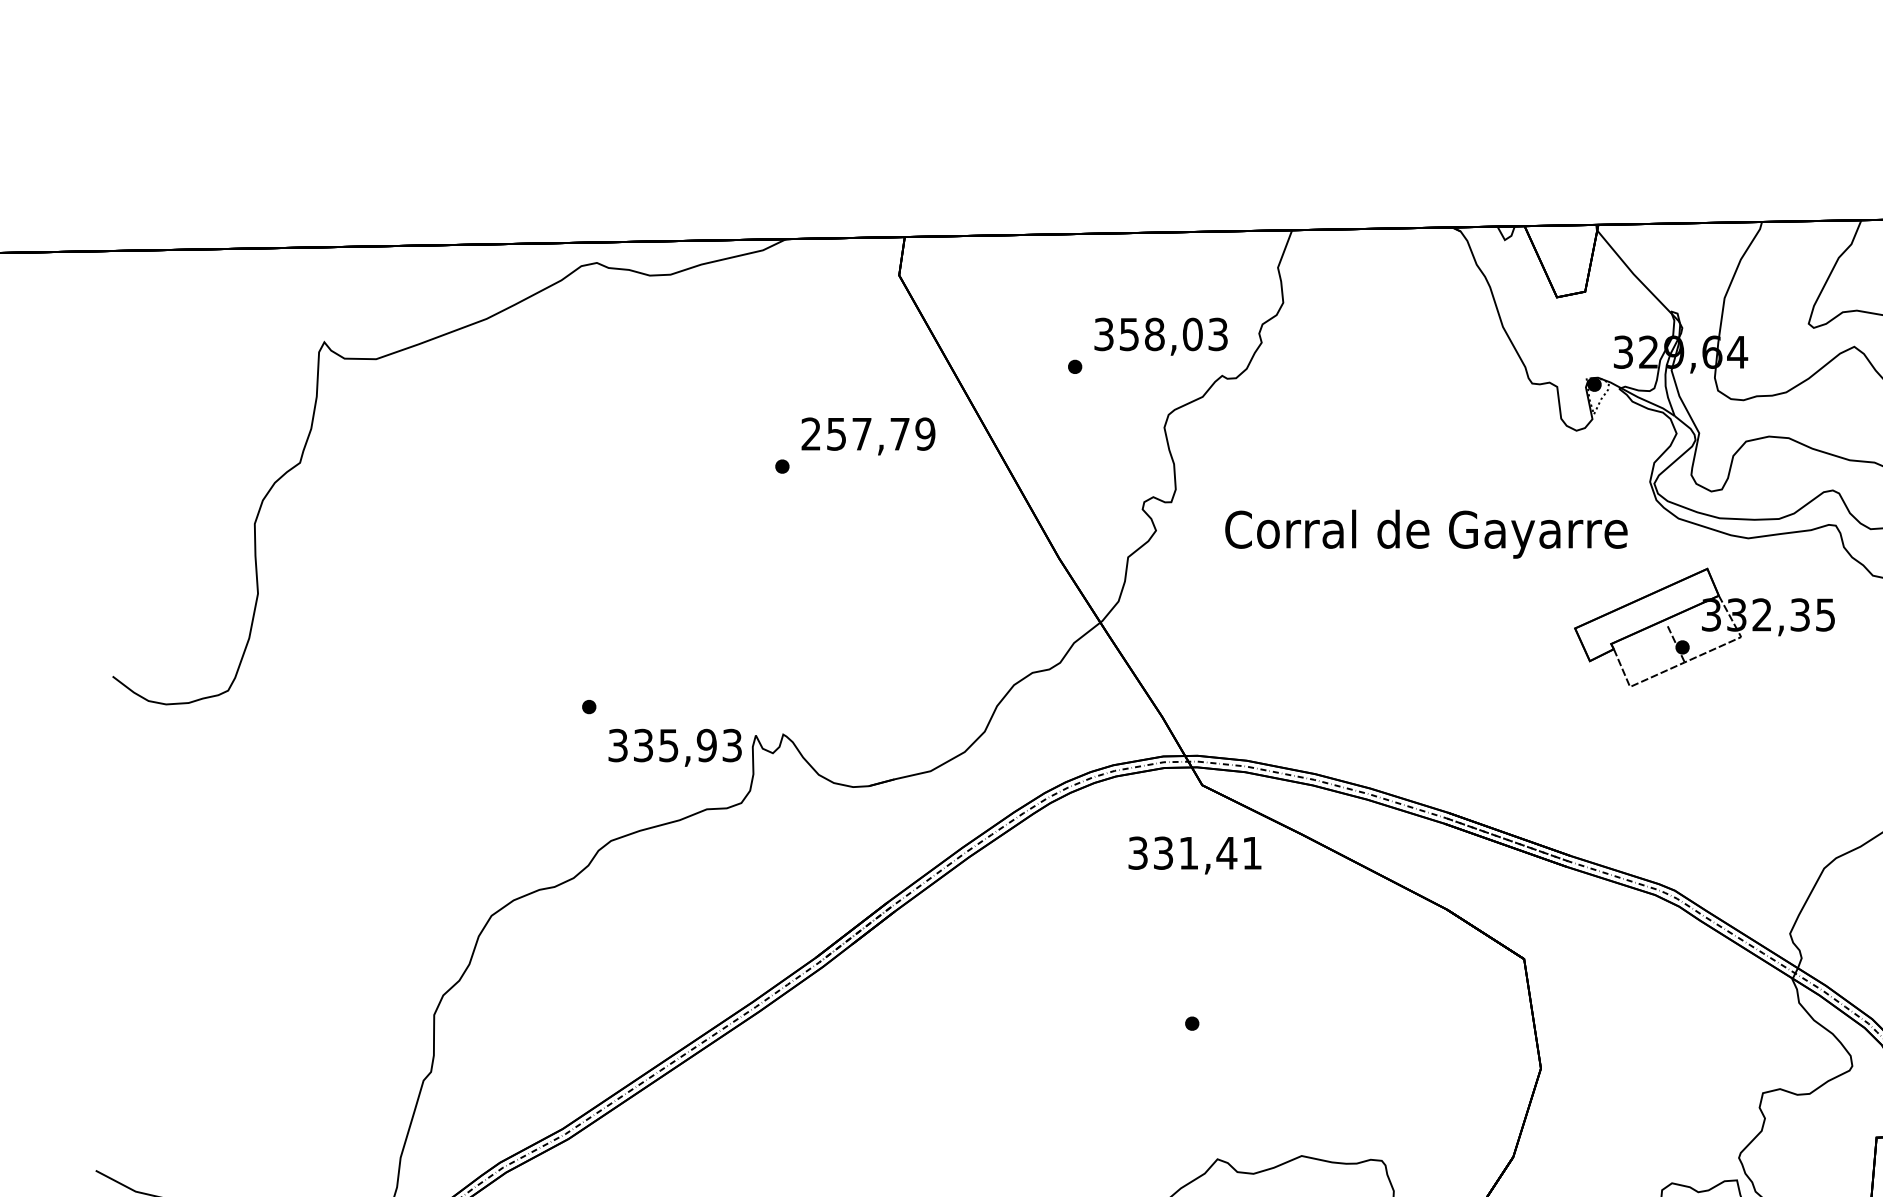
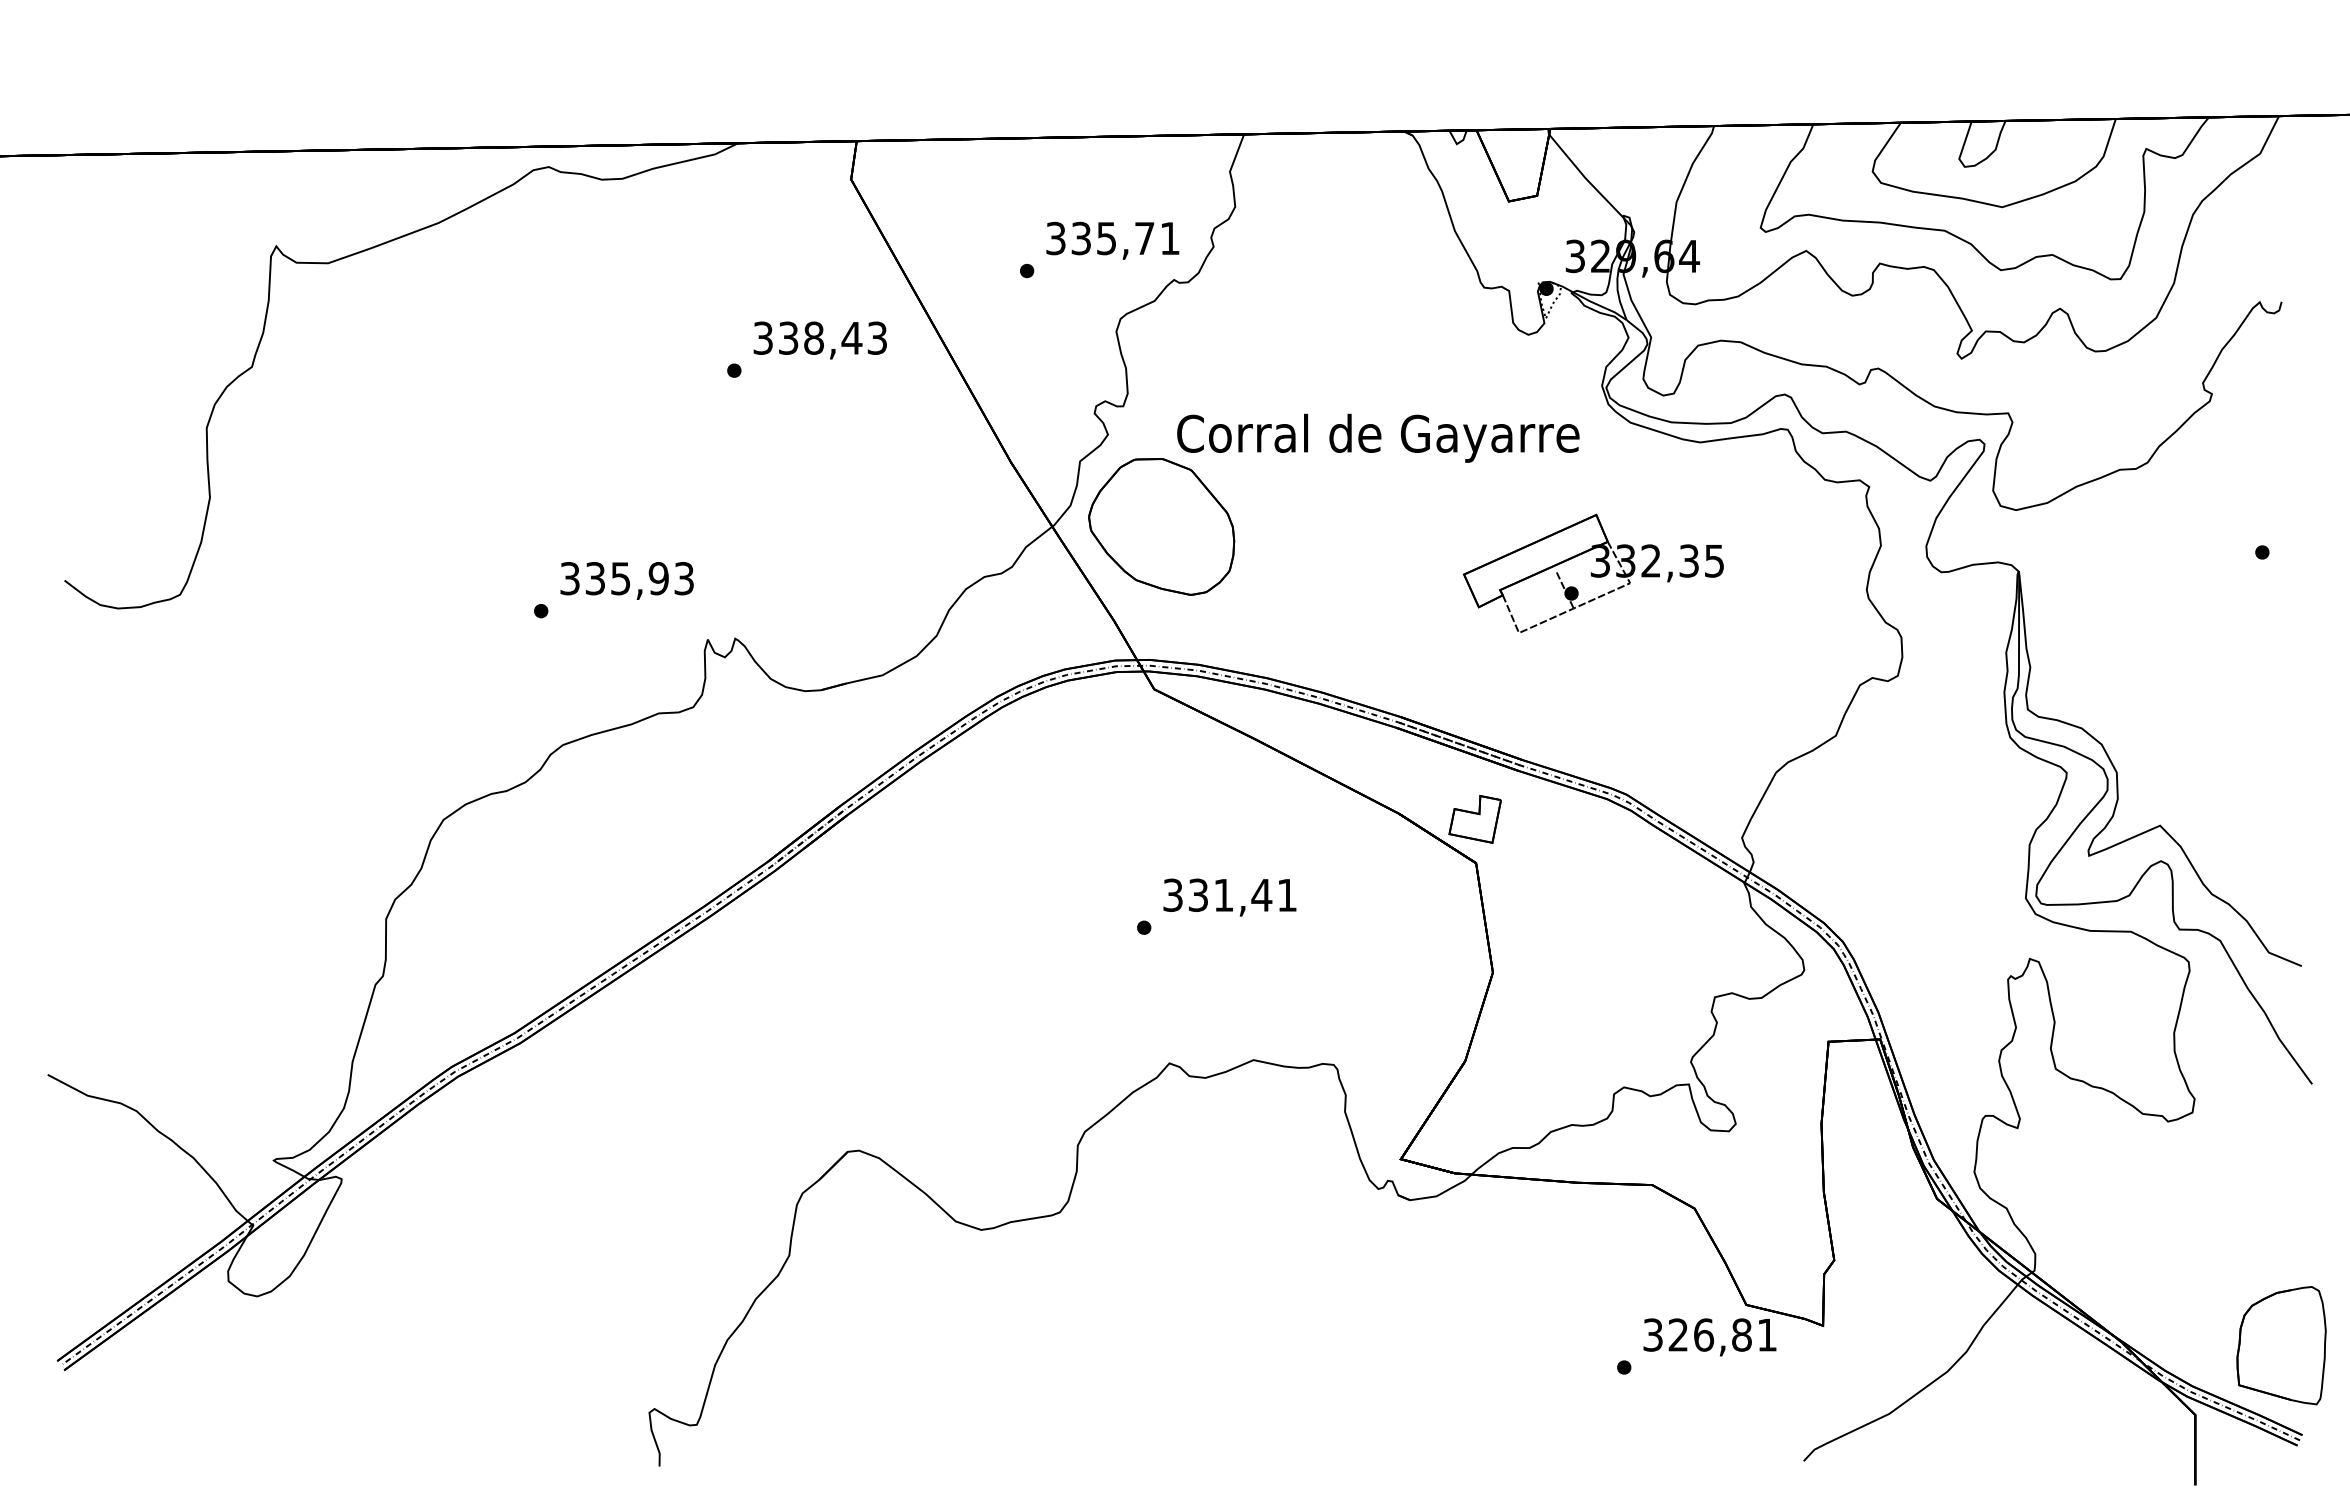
text: (1173, 334) -> (1125, 238), 358,03 -> 335,71
text: (868, 433) -> (820, 337), 257,79 -> 338,43
part: (1209, 622) -> (1161, 526), added
part: (1704, 626) -> (1593, 572), moved
text: (674, 747) -> (626, 580), moved
text: (1194, 855) -> (1229, 897), moved
part: (1522, 915) -> (1474, 819), added

